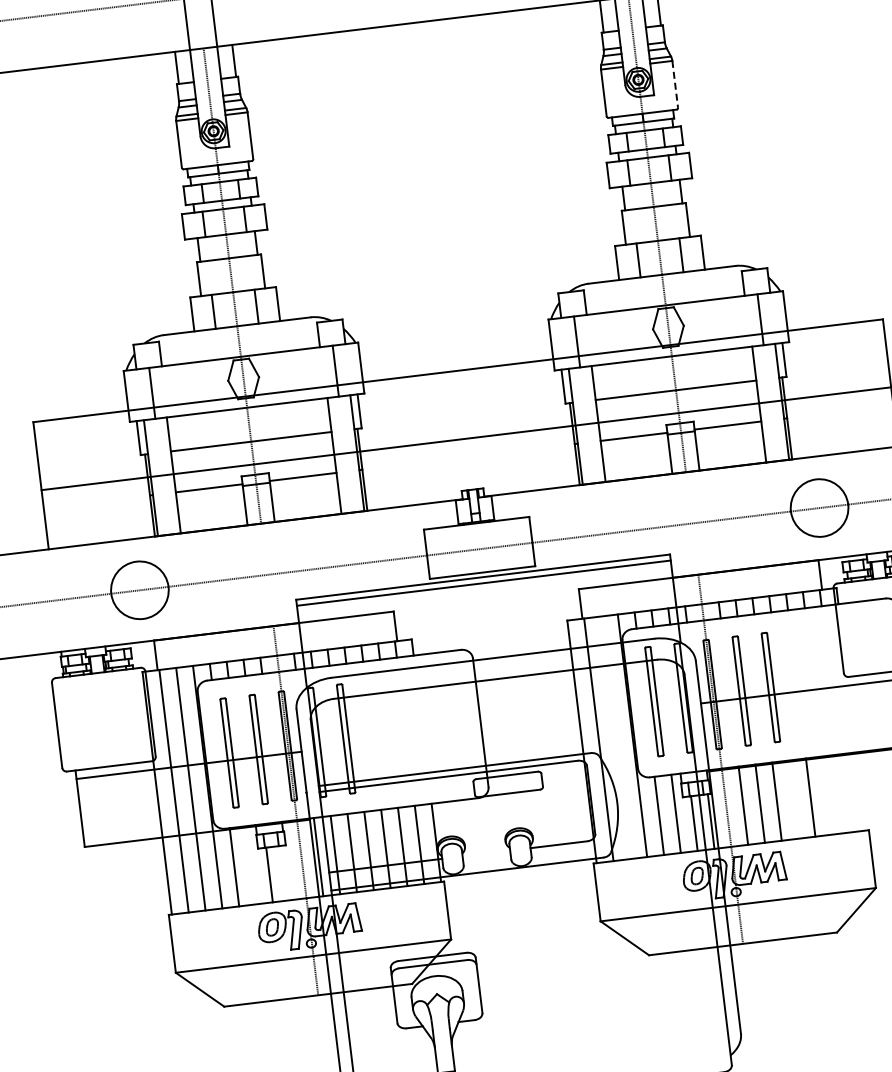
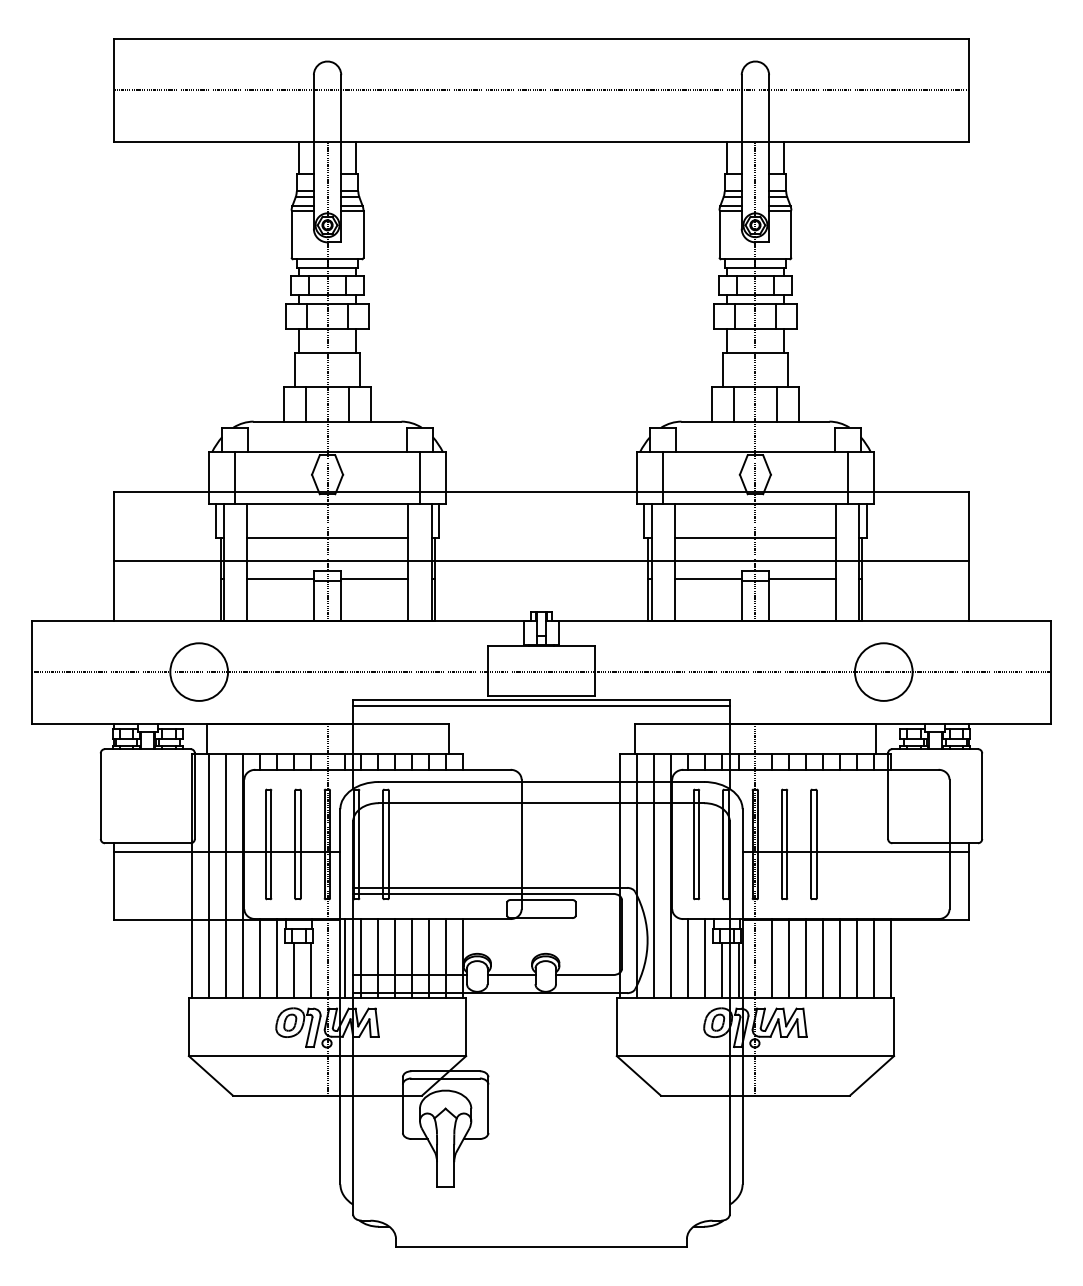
line: (675, 84) -> (791, 234), dashed -> solid
line: (615, 737) -> (653, 875), added
line: (861, 791) -> (891, 958), added
line: (844, 793) -> (874, 958), added
line: (827, 795) -> (857, 958), added
line: (794, 799) -> (823, 958), added
line: (486, 853) -> (511, 975), added
line: (251, 865) -> (276, 958), added
line: (286, 872) -> (310, 969), added

